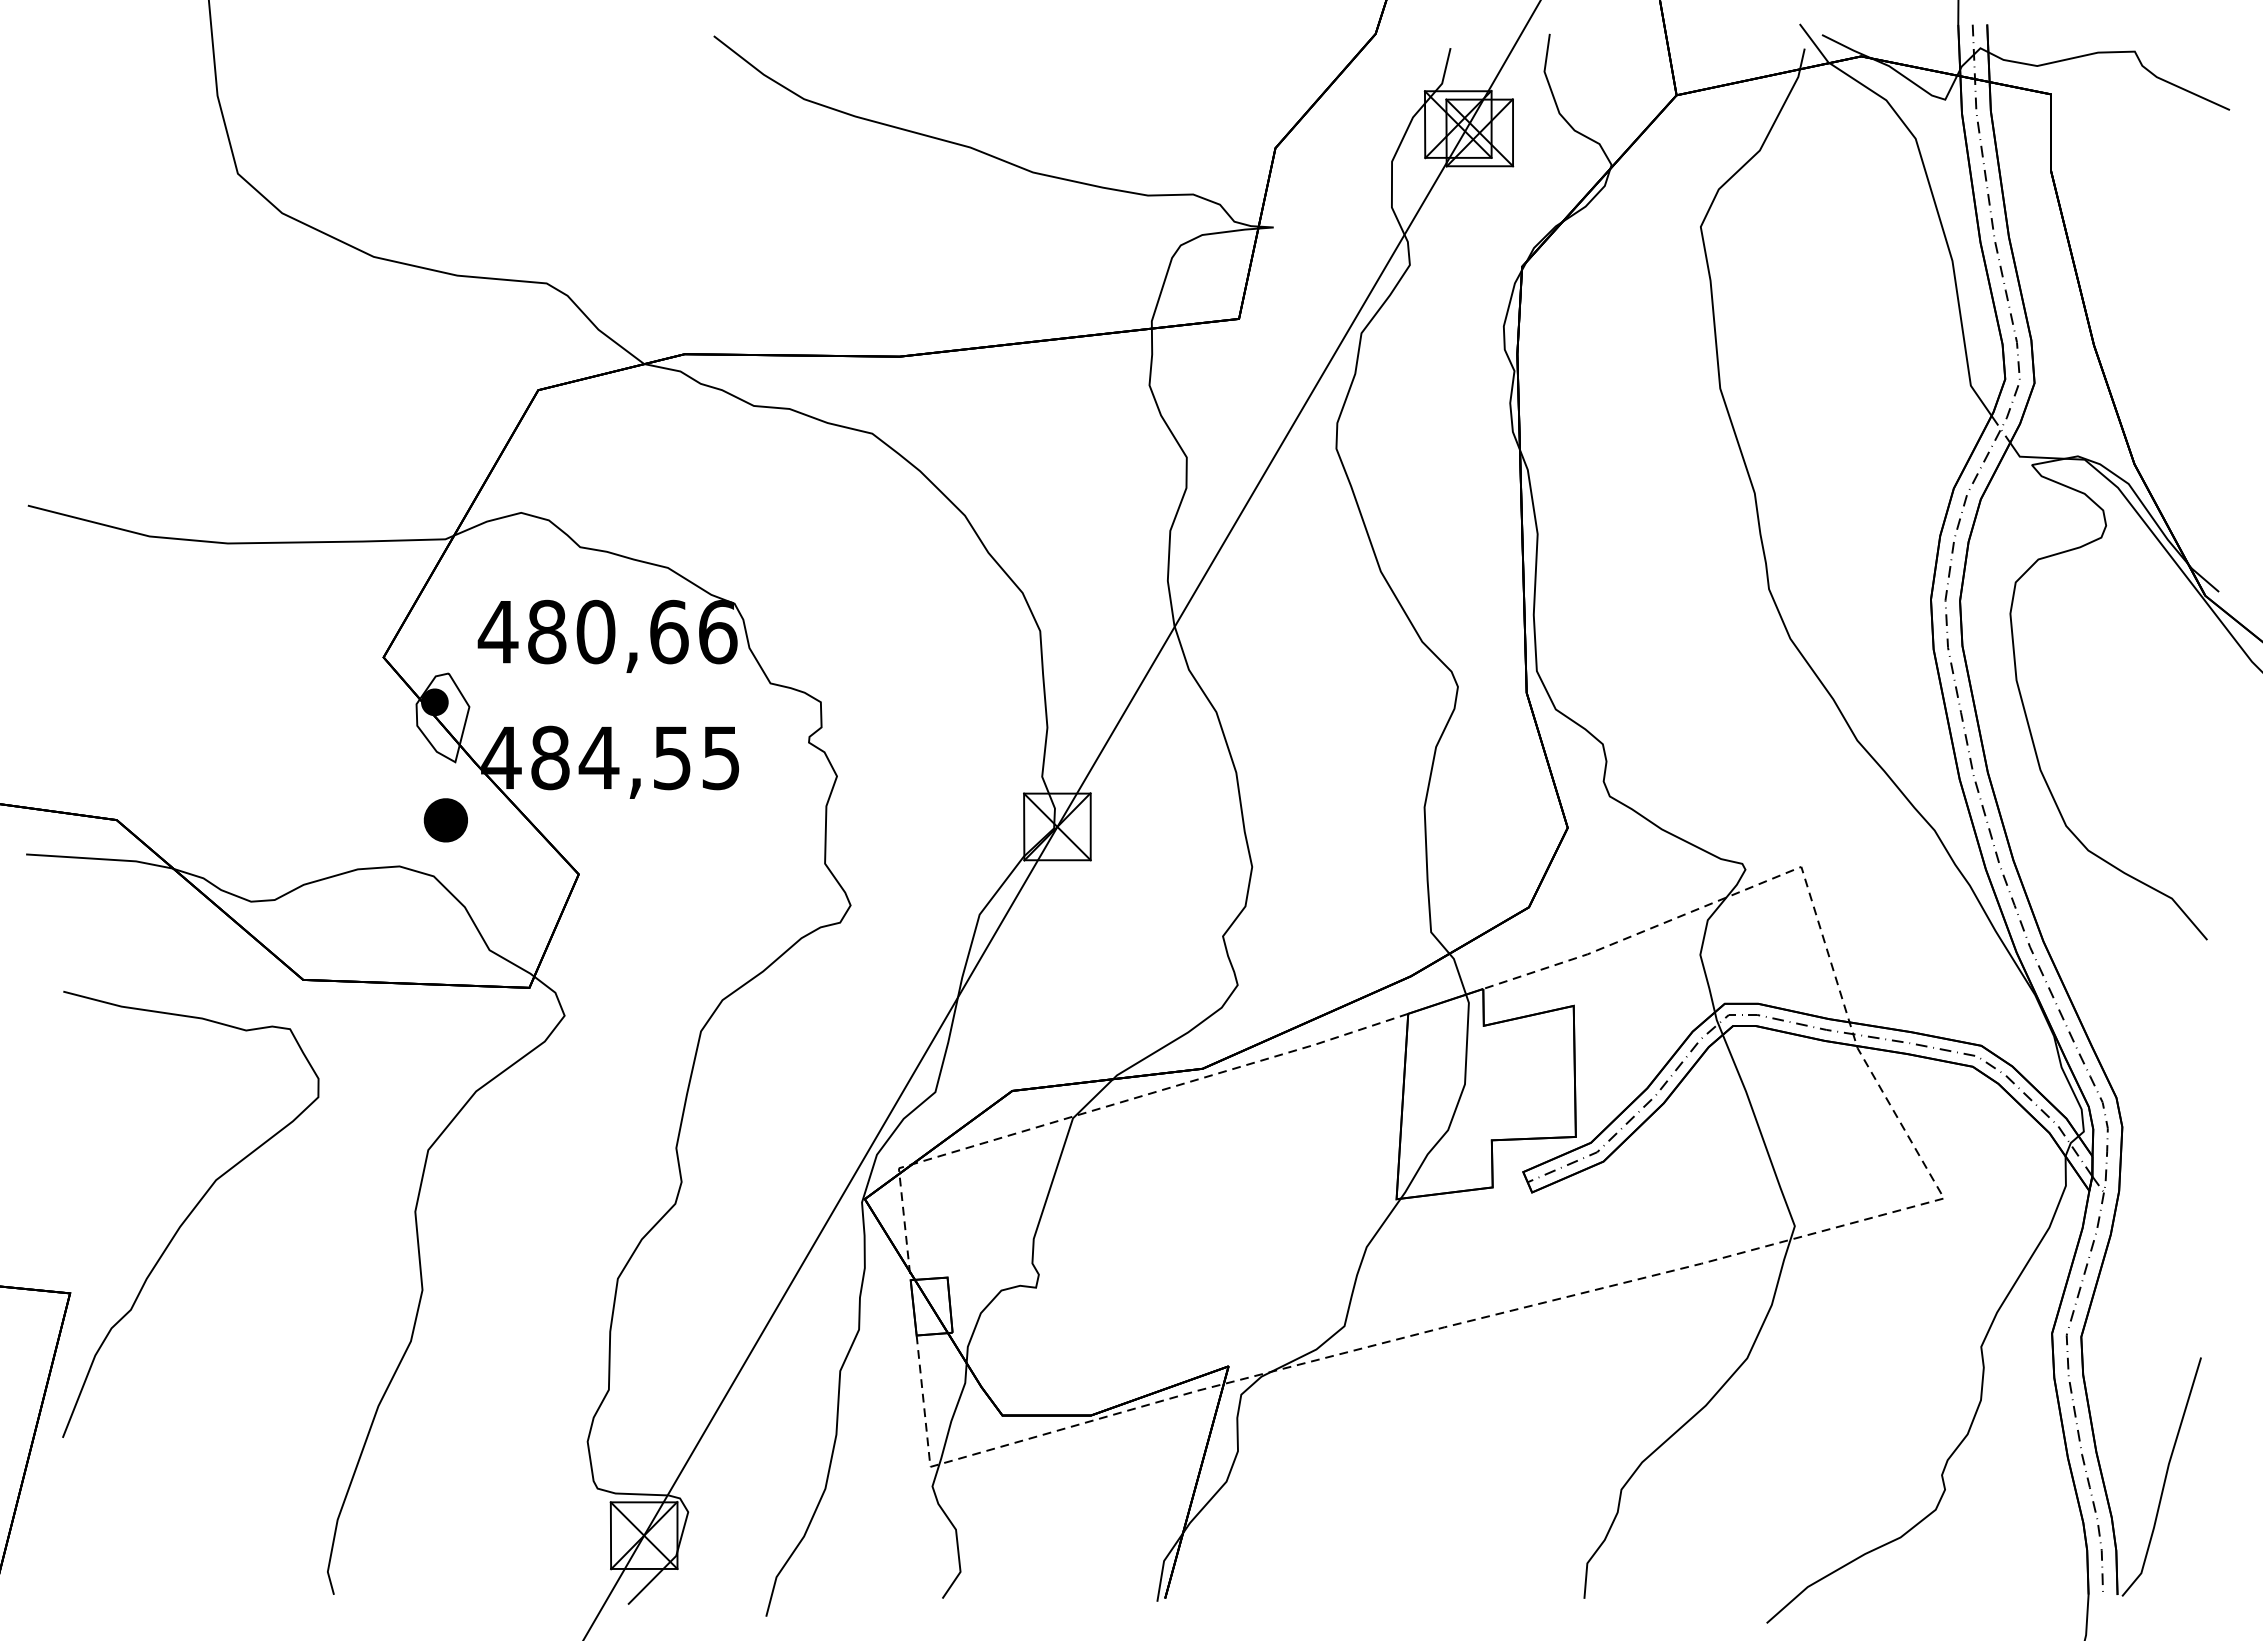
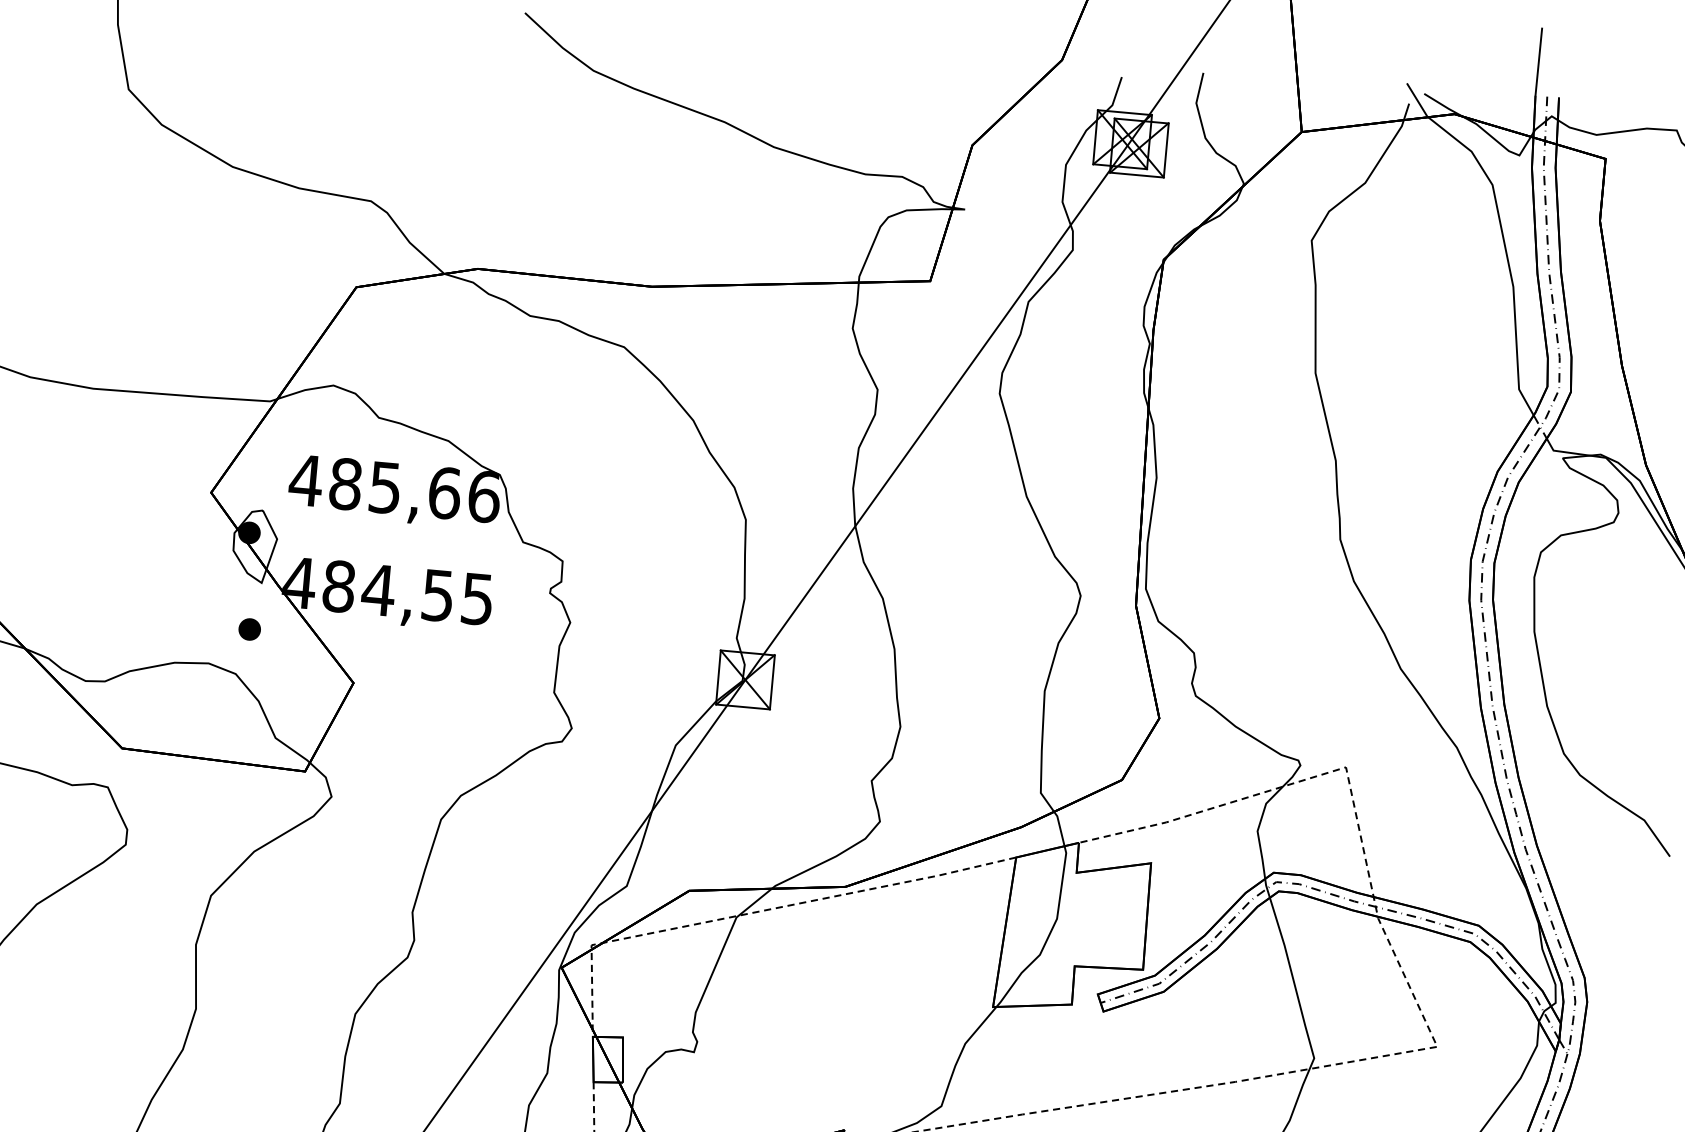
text: (595, 631) -> (385, 487), 480,66 -> 485,66
part: (445, 820) -> (249, 629), size x0.62

